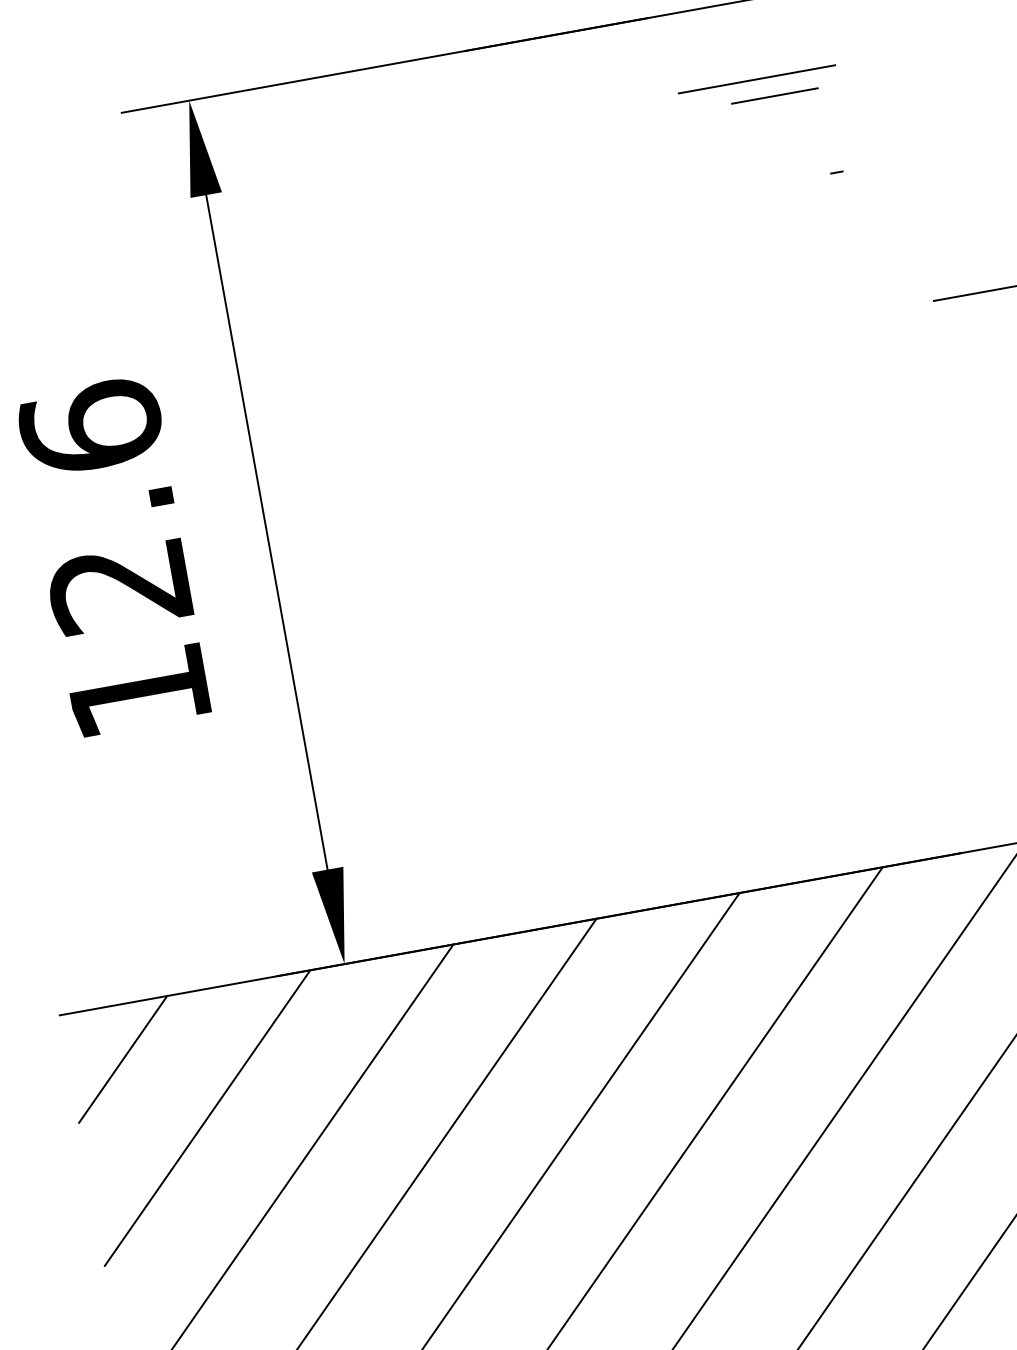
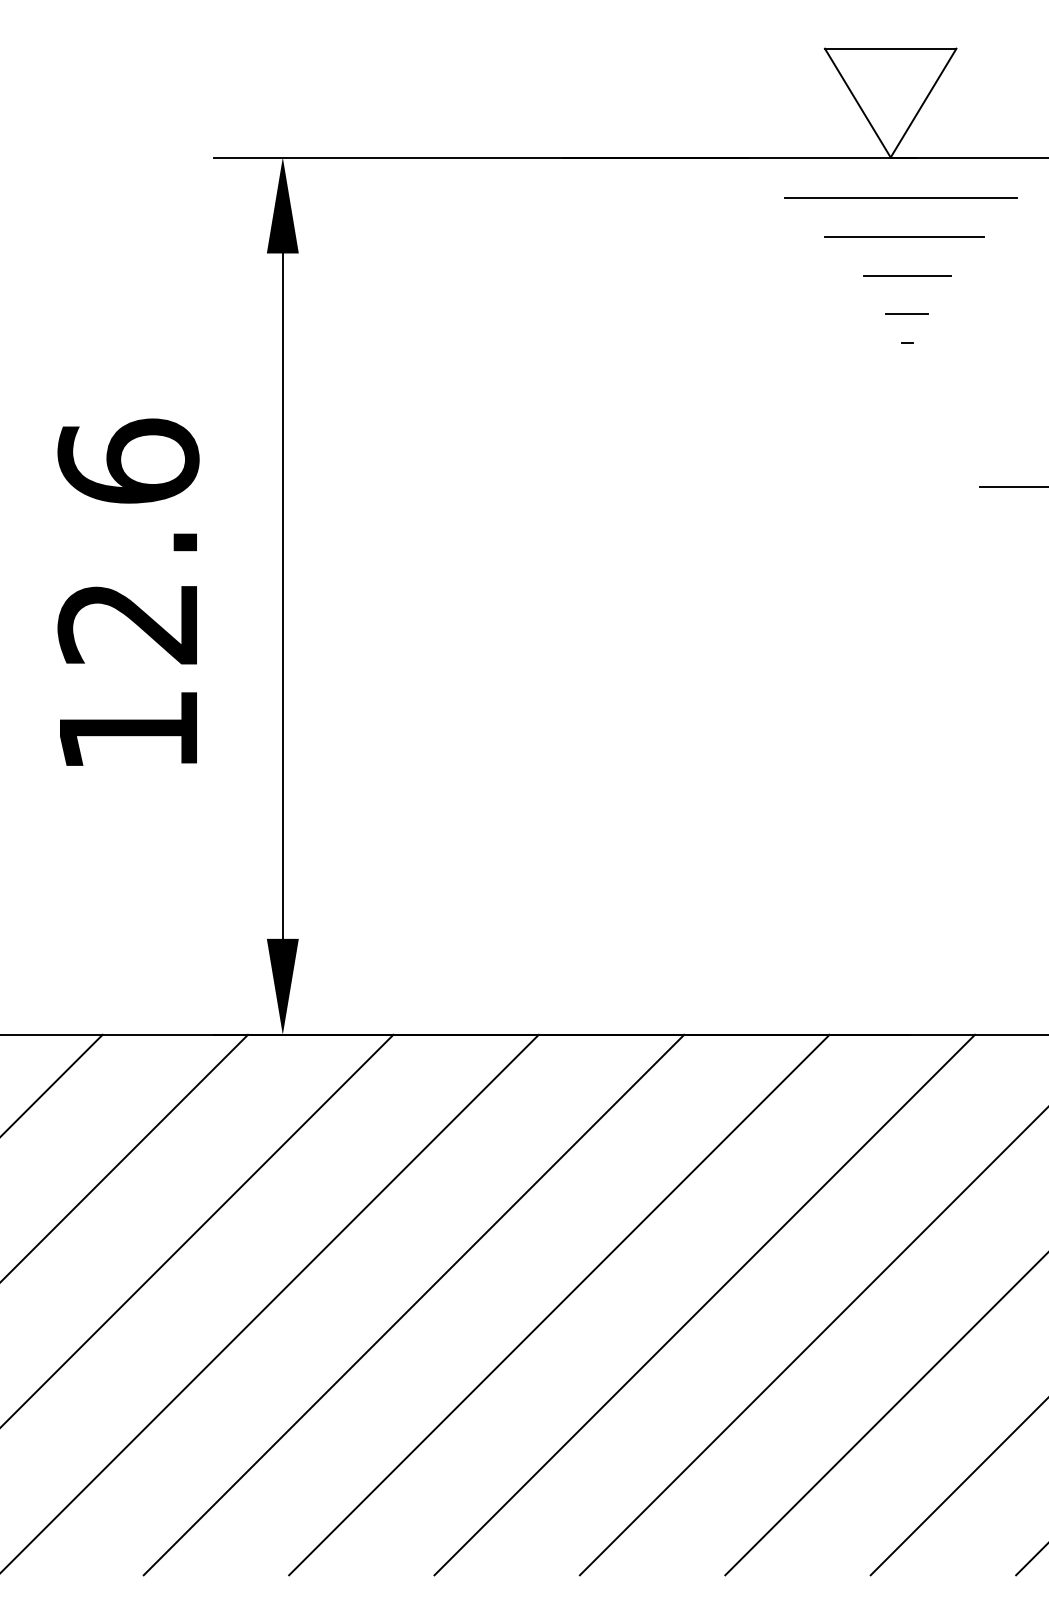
line: (804, 31) -> (900, 198), added
line: (757, 78) -> (904, 236), moved
line: (775, 95) -> (907, 275), moved
line: (830, 143) -> (906, 313), added

